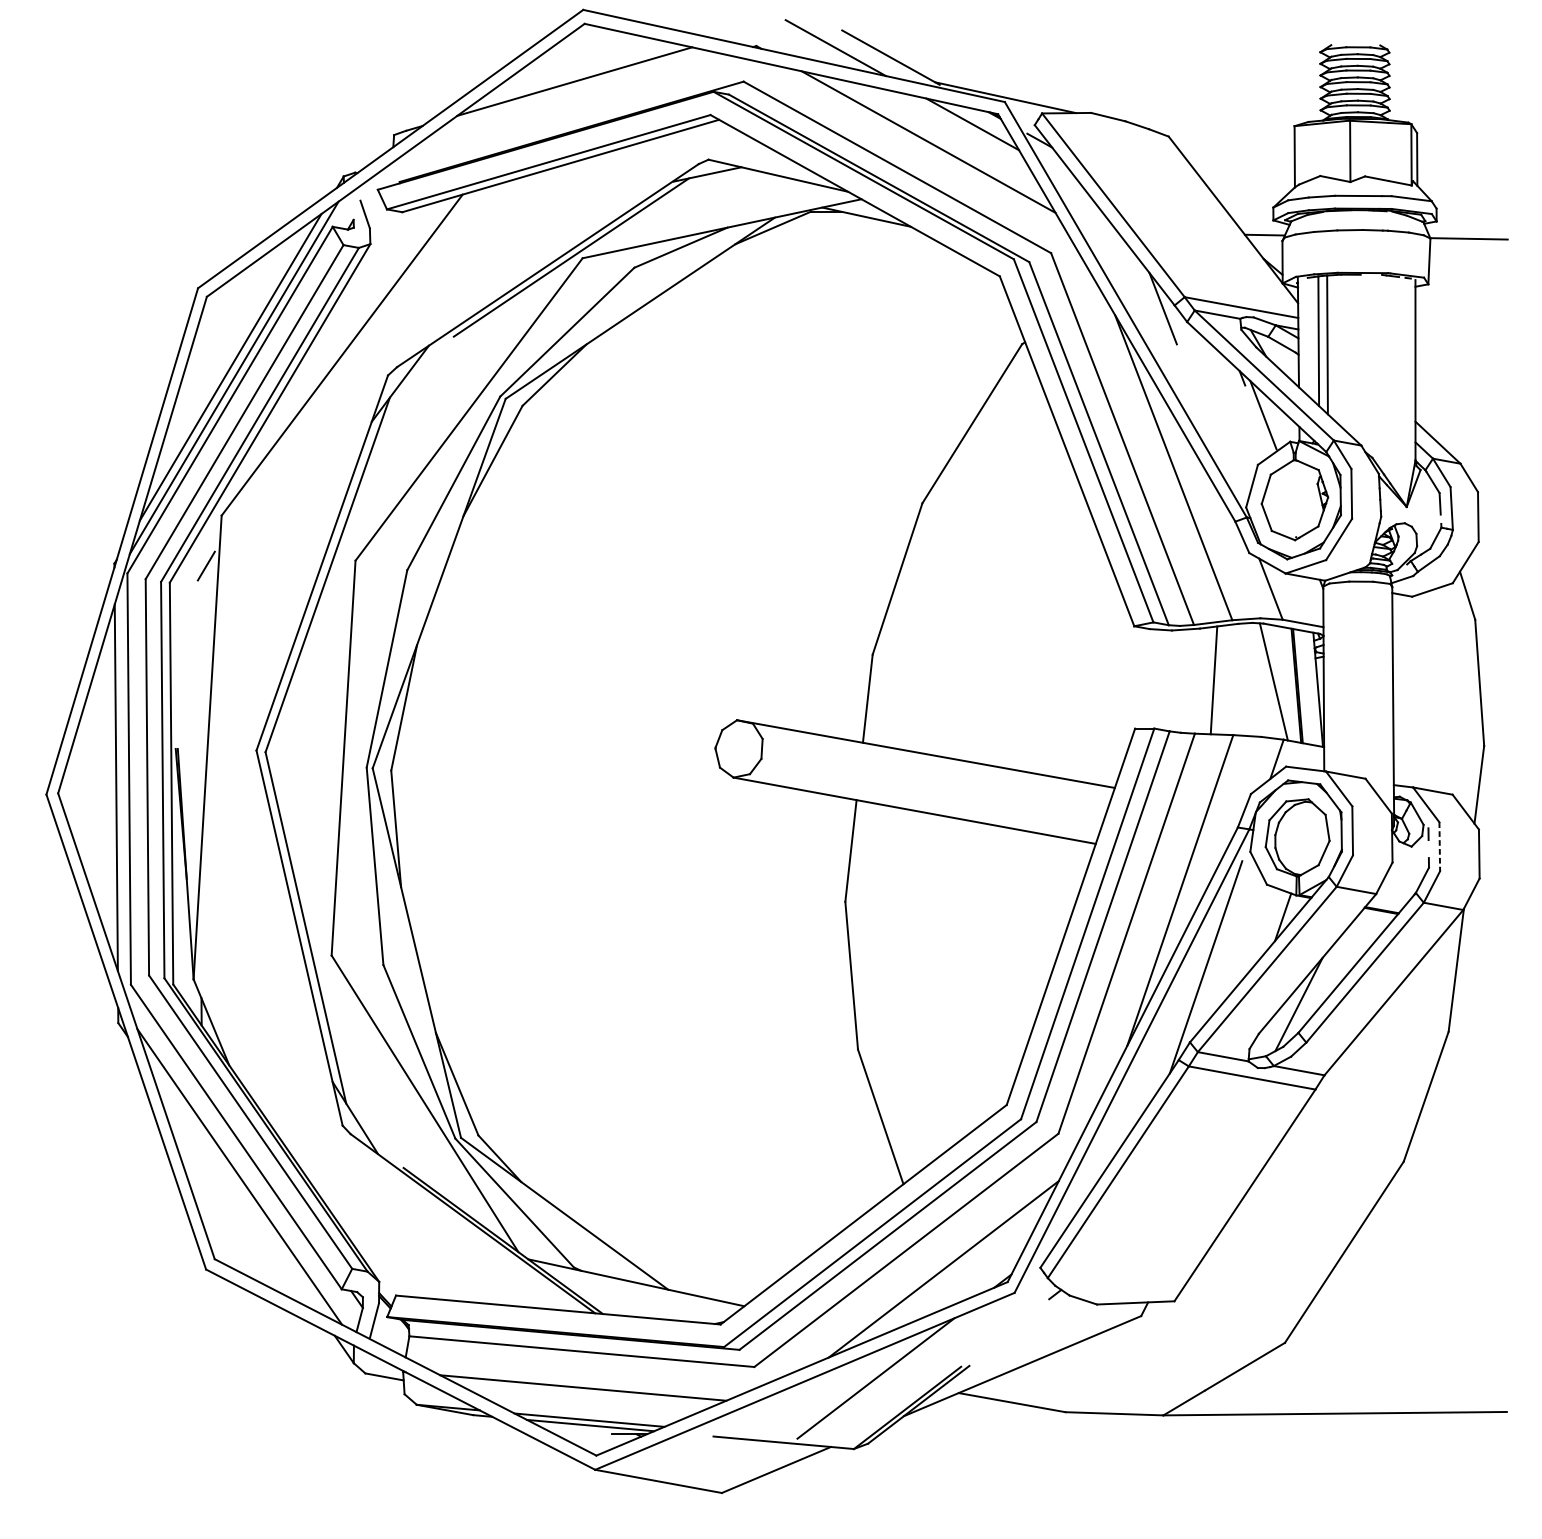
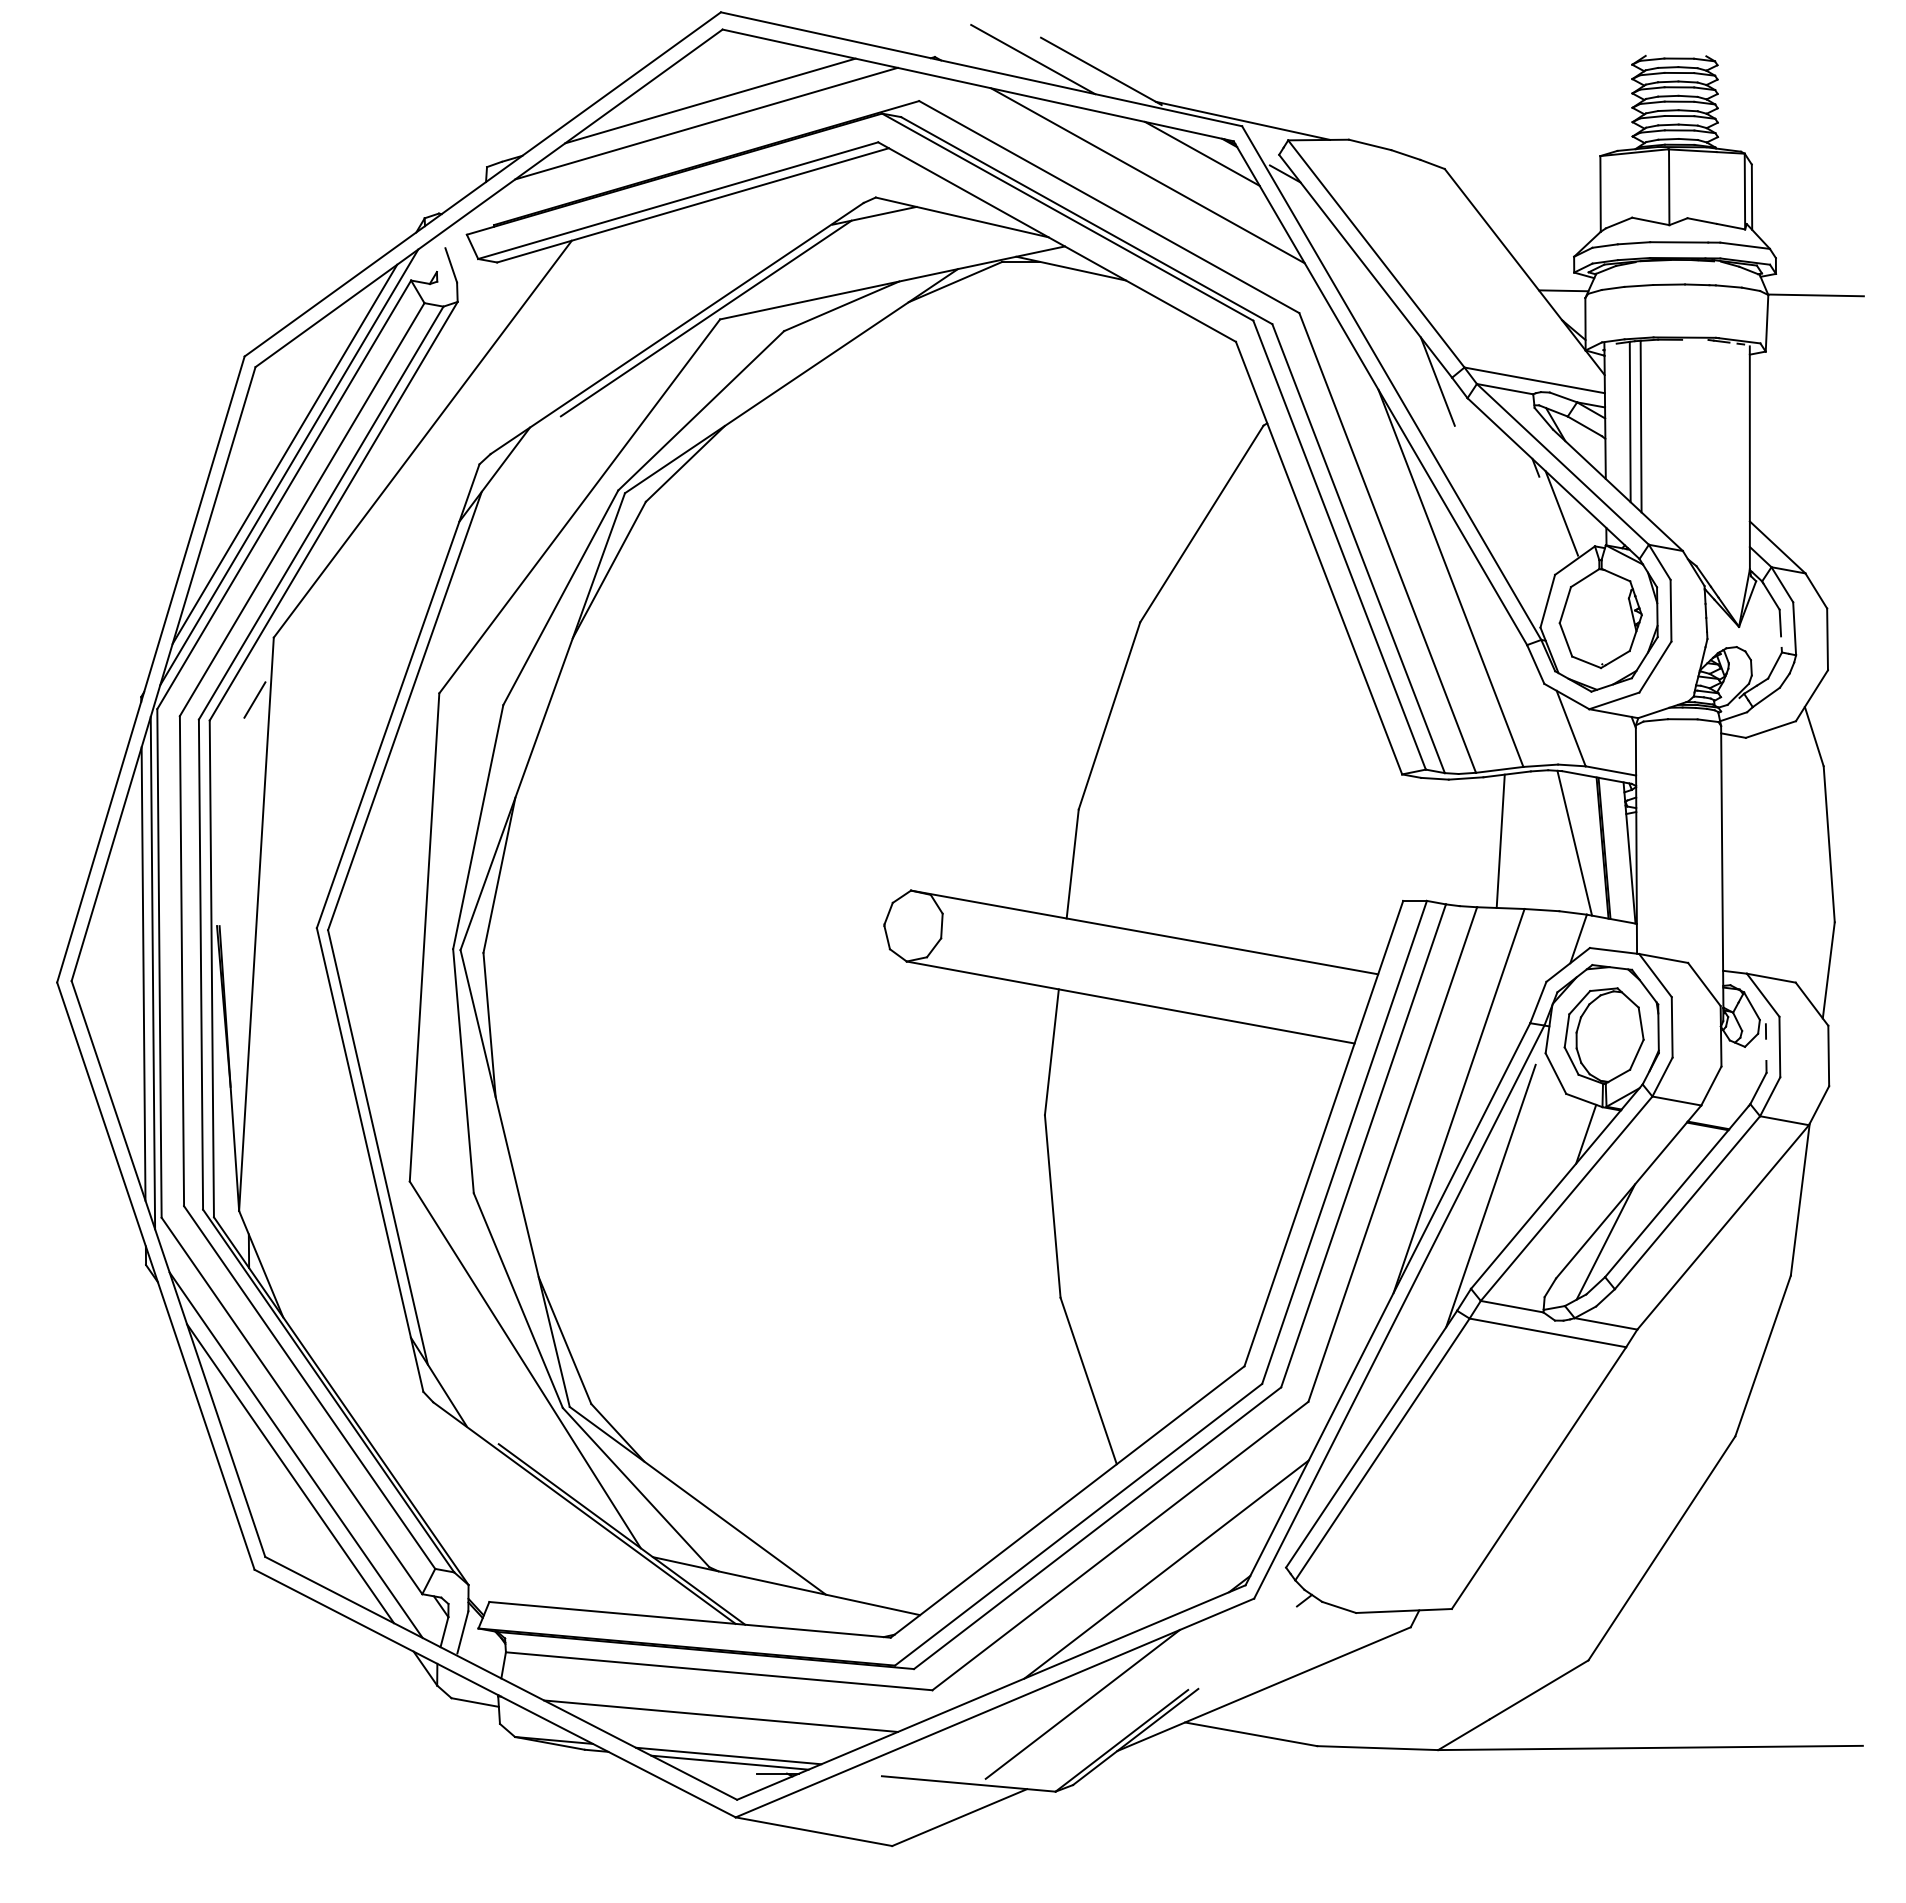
line: (571, 99) -> (706, 123), added
line: (123, 786) -> (152, 972), added
line: (1439, 847) -> (1779, 1047), dashed -> solid
line: (235, 1191) -> (290, 1473), added

